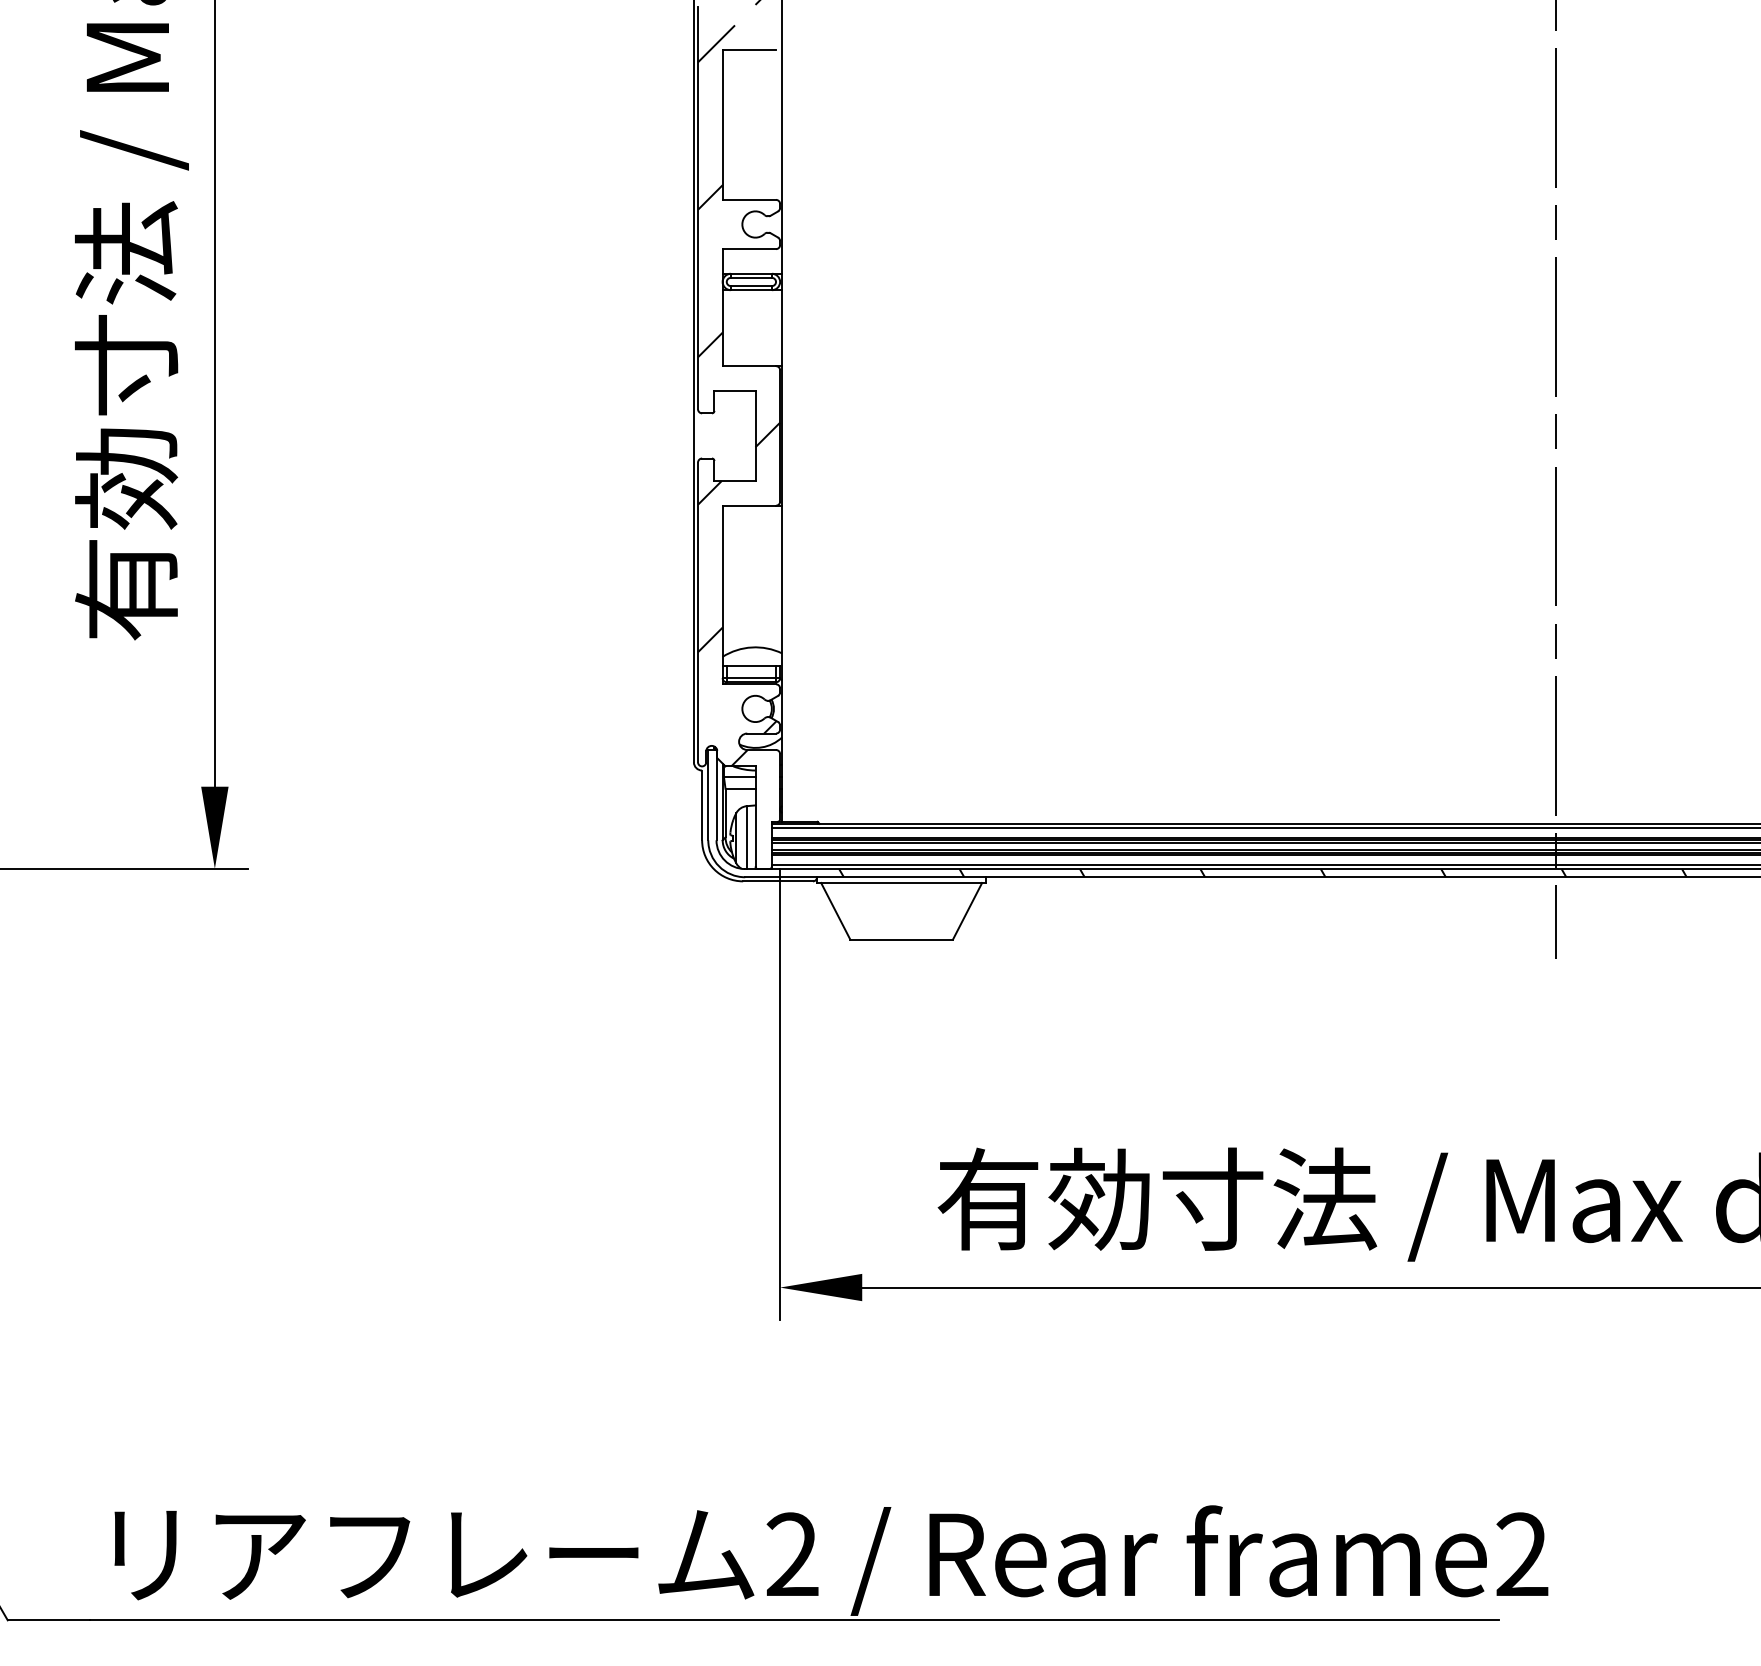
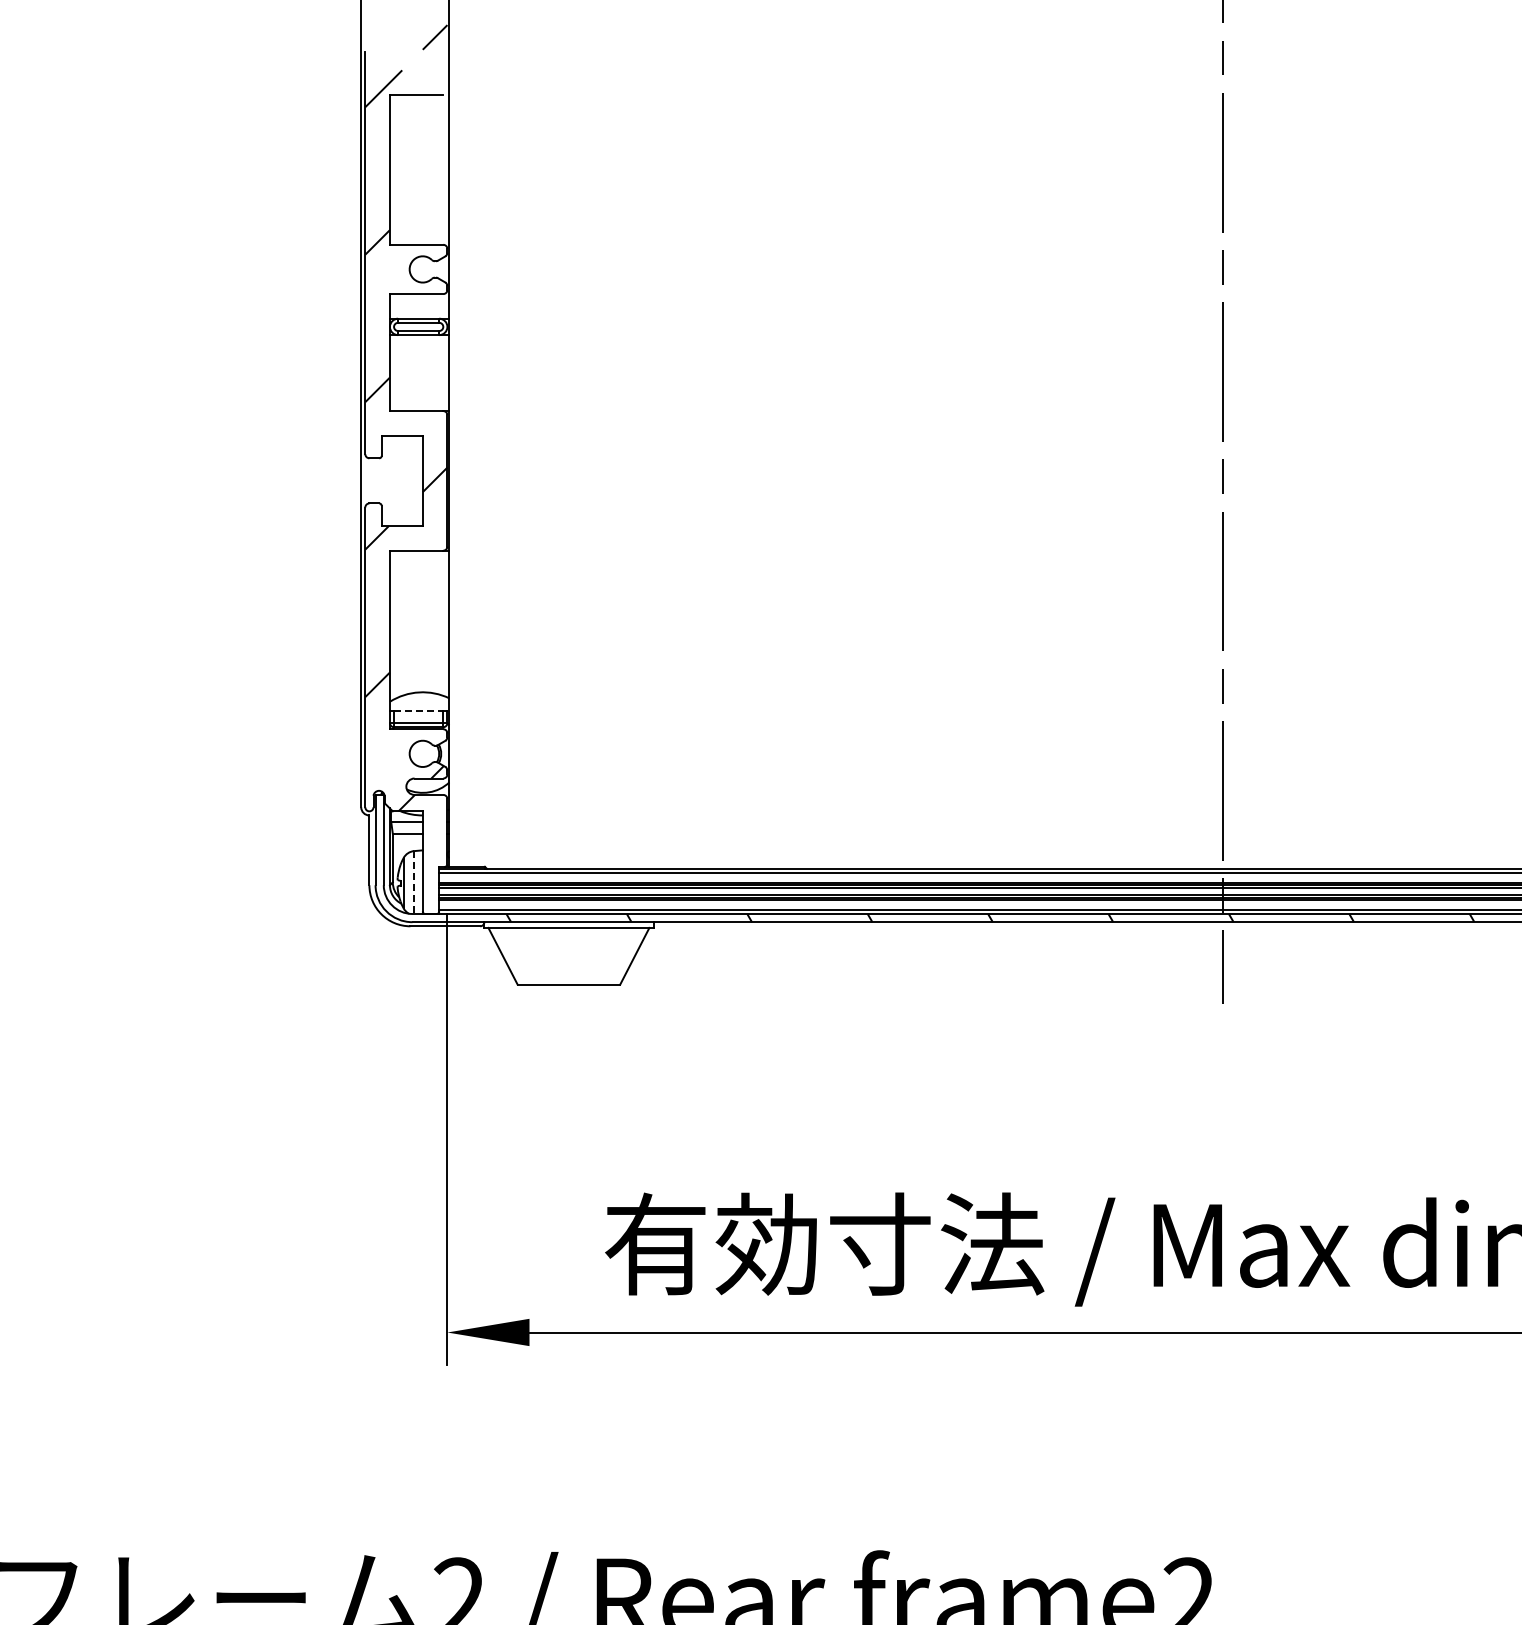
line: (751, 665) -> (418, 710), solid -> dashed
line: (746, 838) -> (413, 883), solid -> dashed

